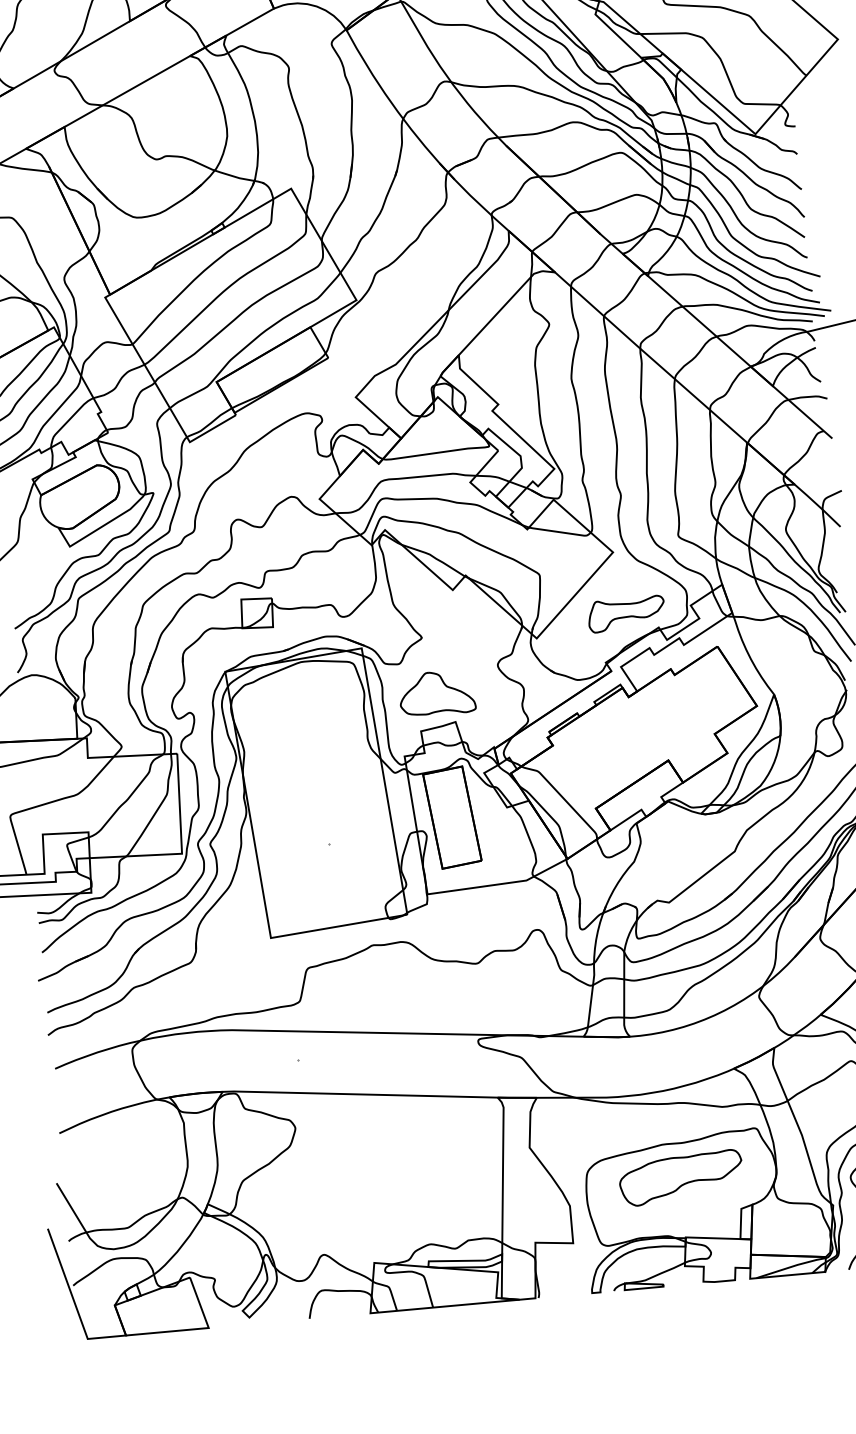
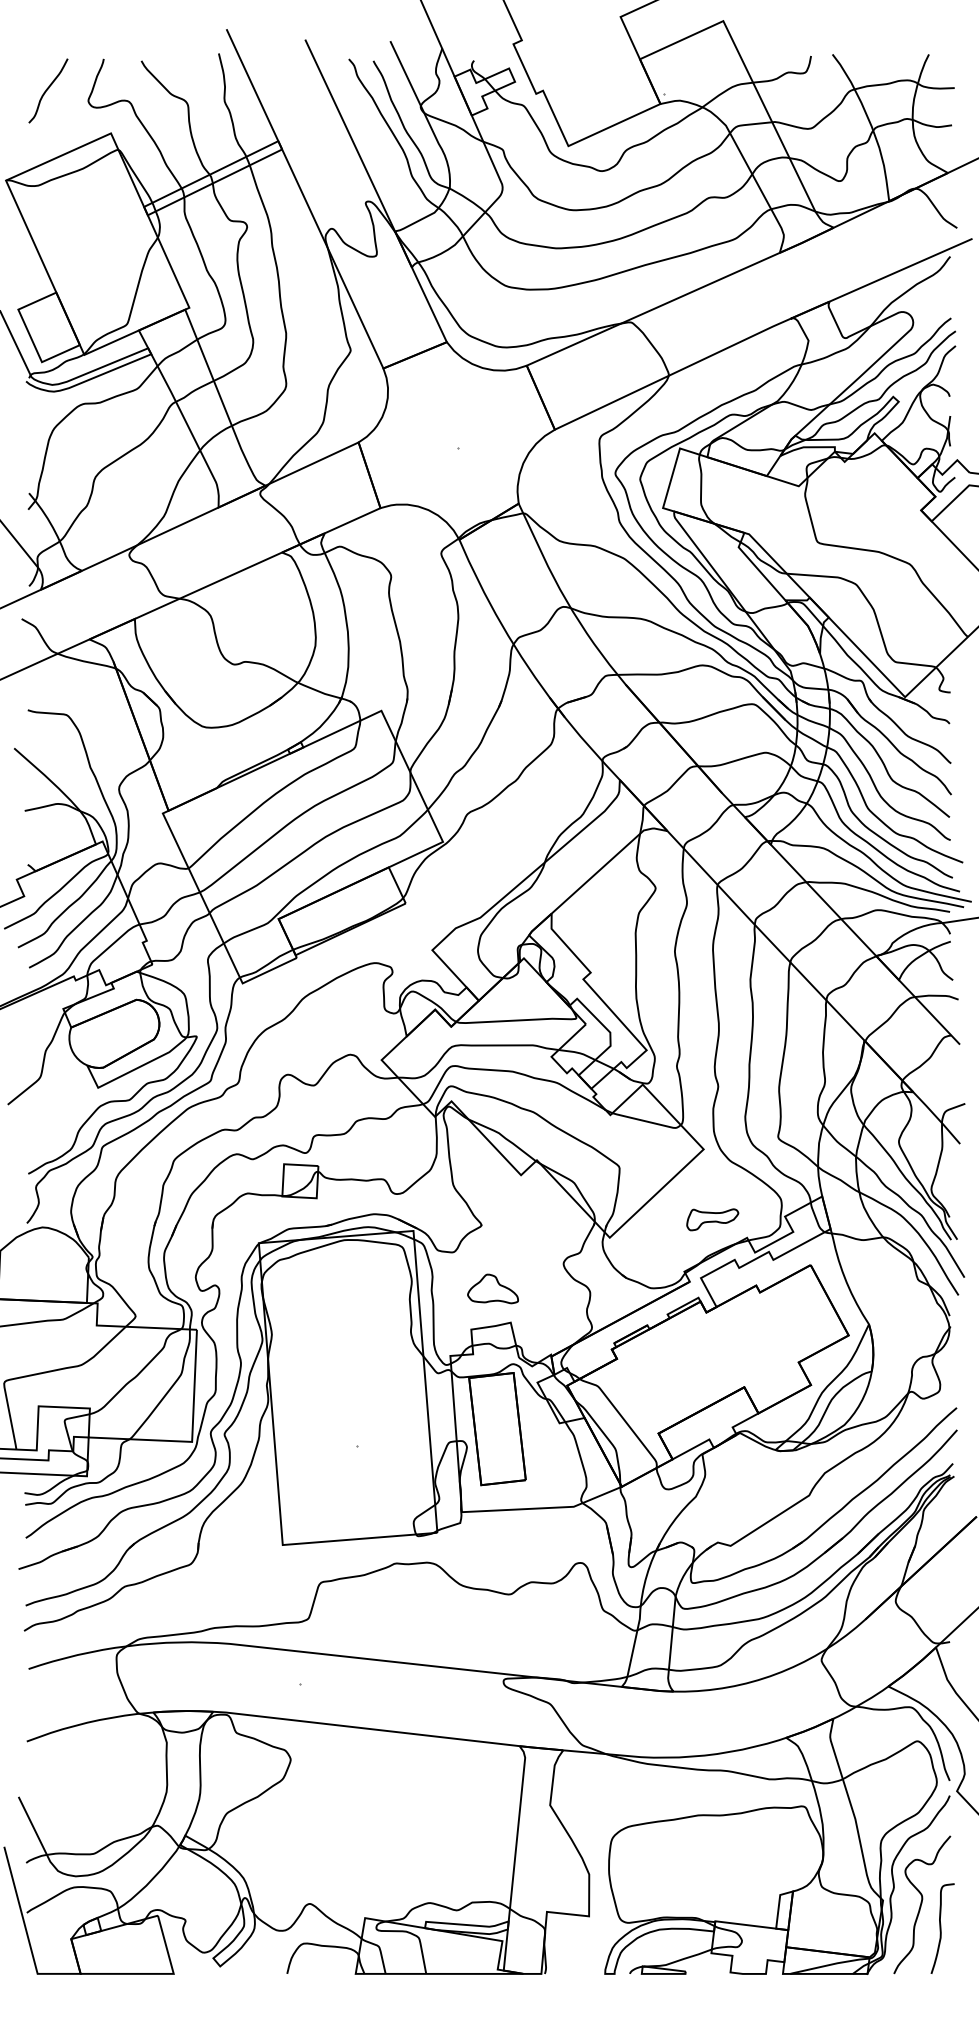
part: (626, 613) -> (712, 1219), size x0.6
part: (436, 693) -> (492, 1288), size x0.6
part: (681, 1178) -> (716, 1854), removed

